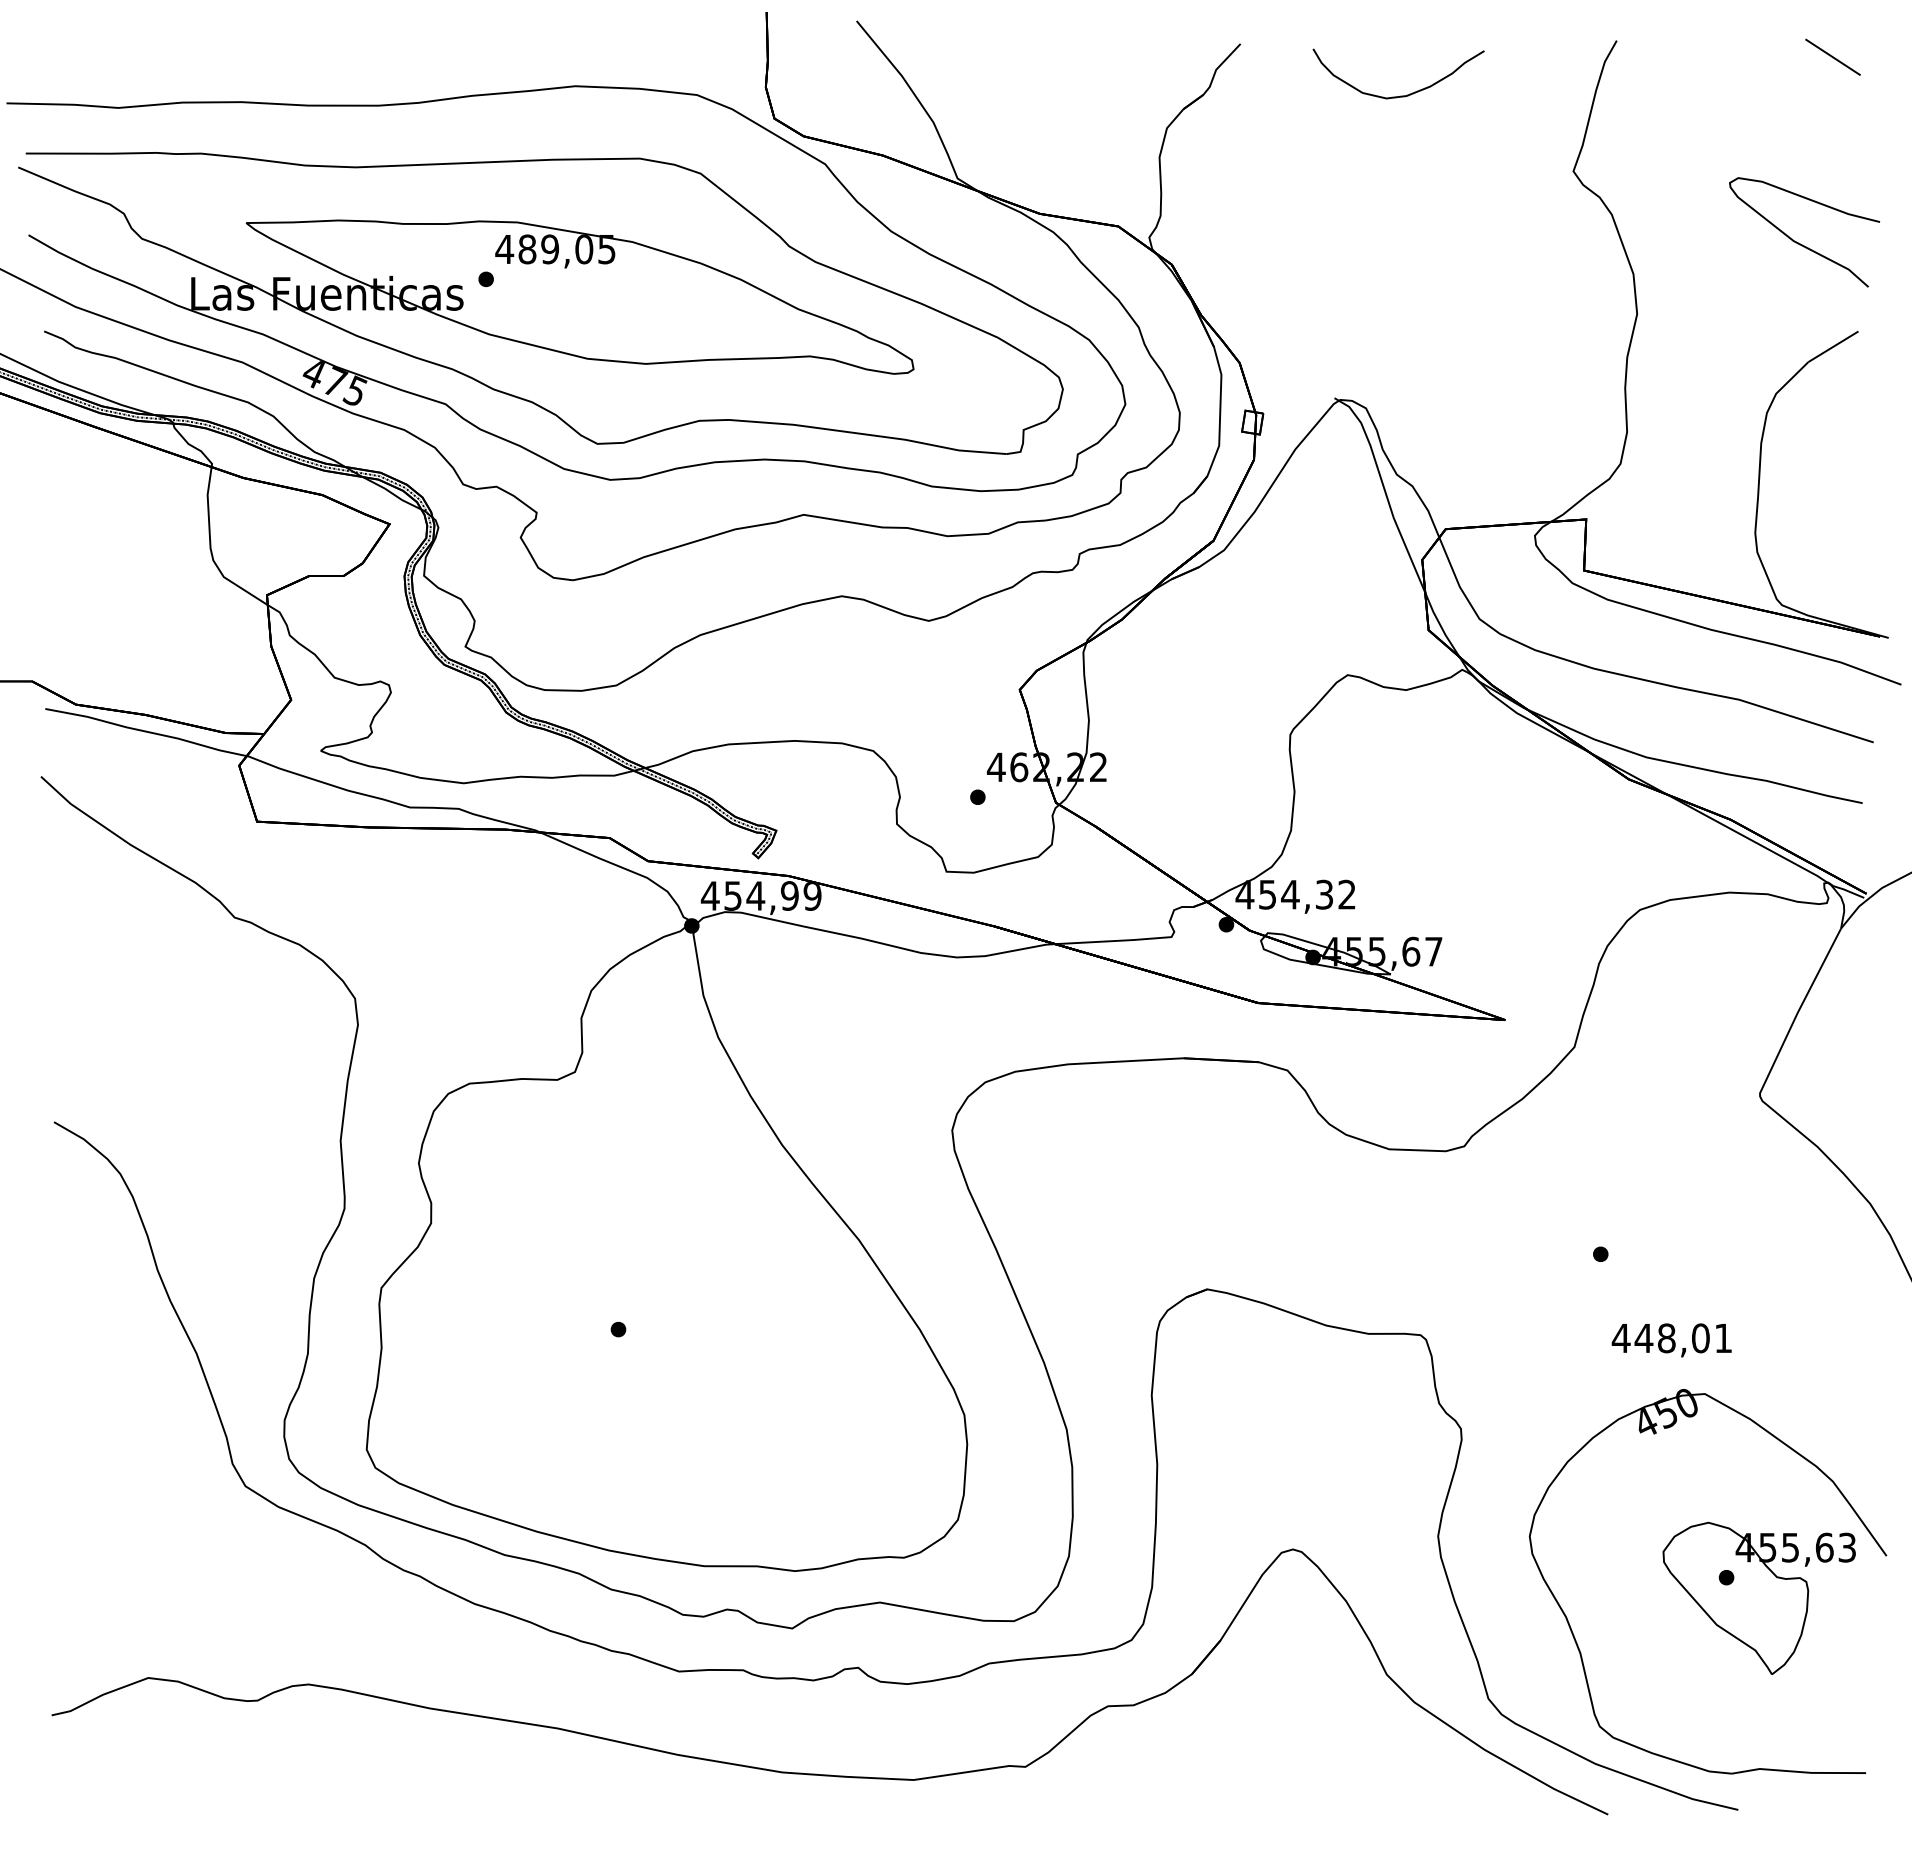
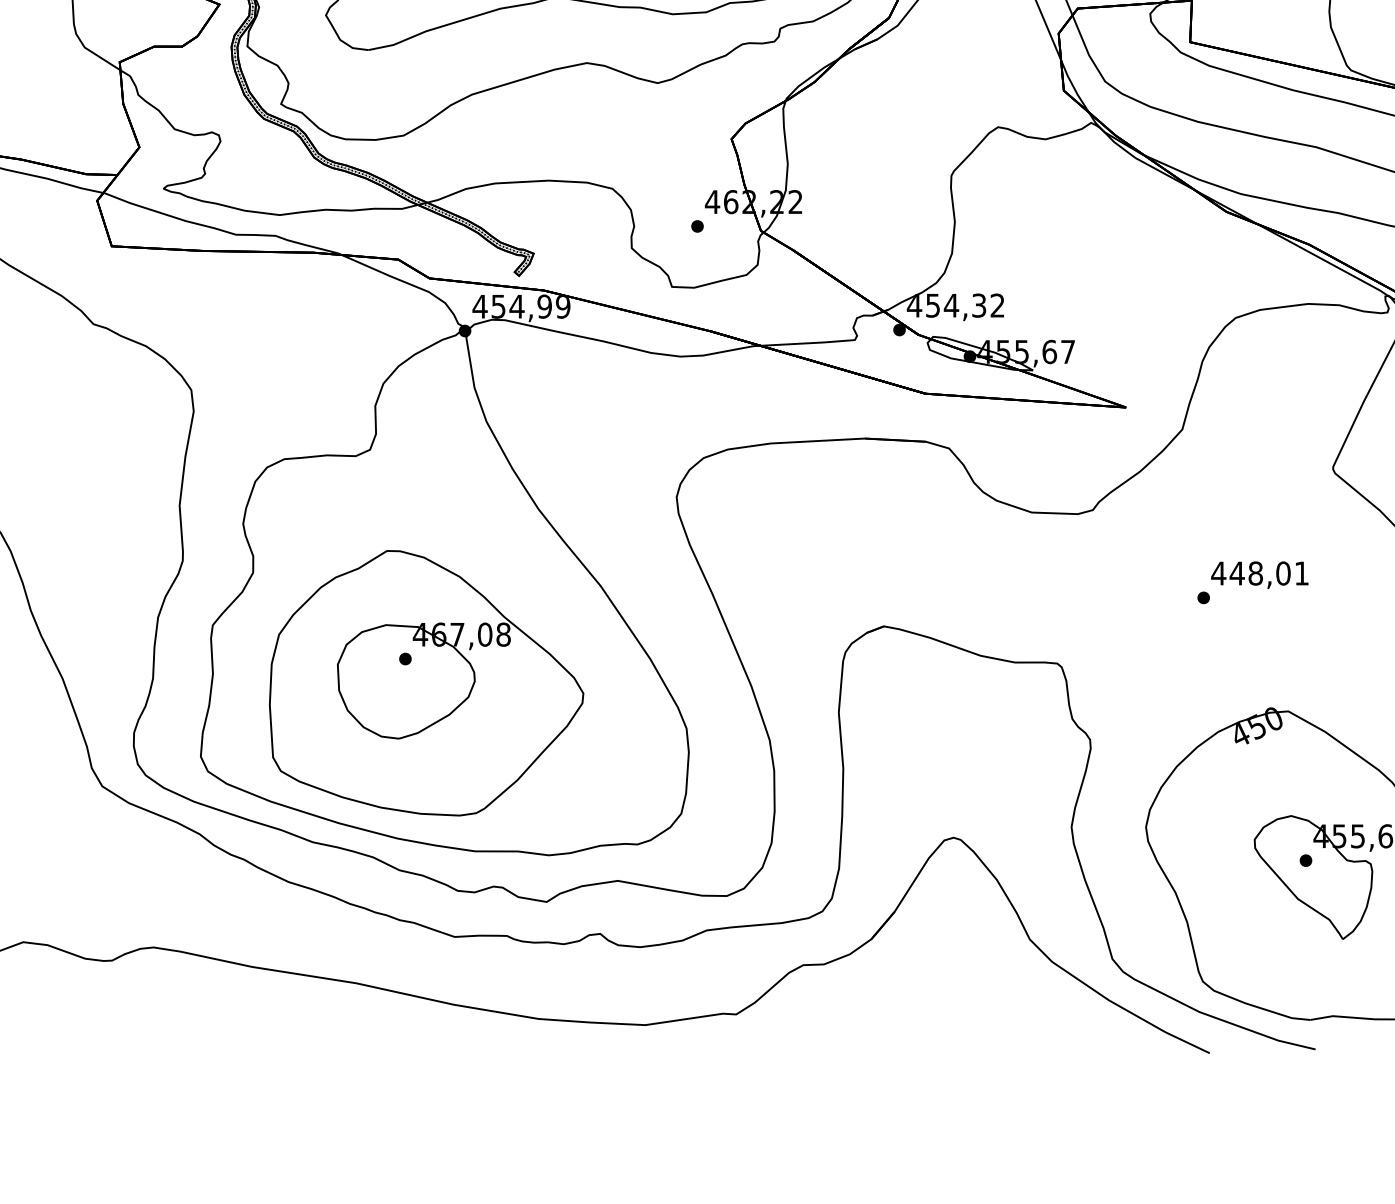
text: (1671, 1340) -> (1259, 575), moved
part: (644, 1359) -> (426, 683), added

